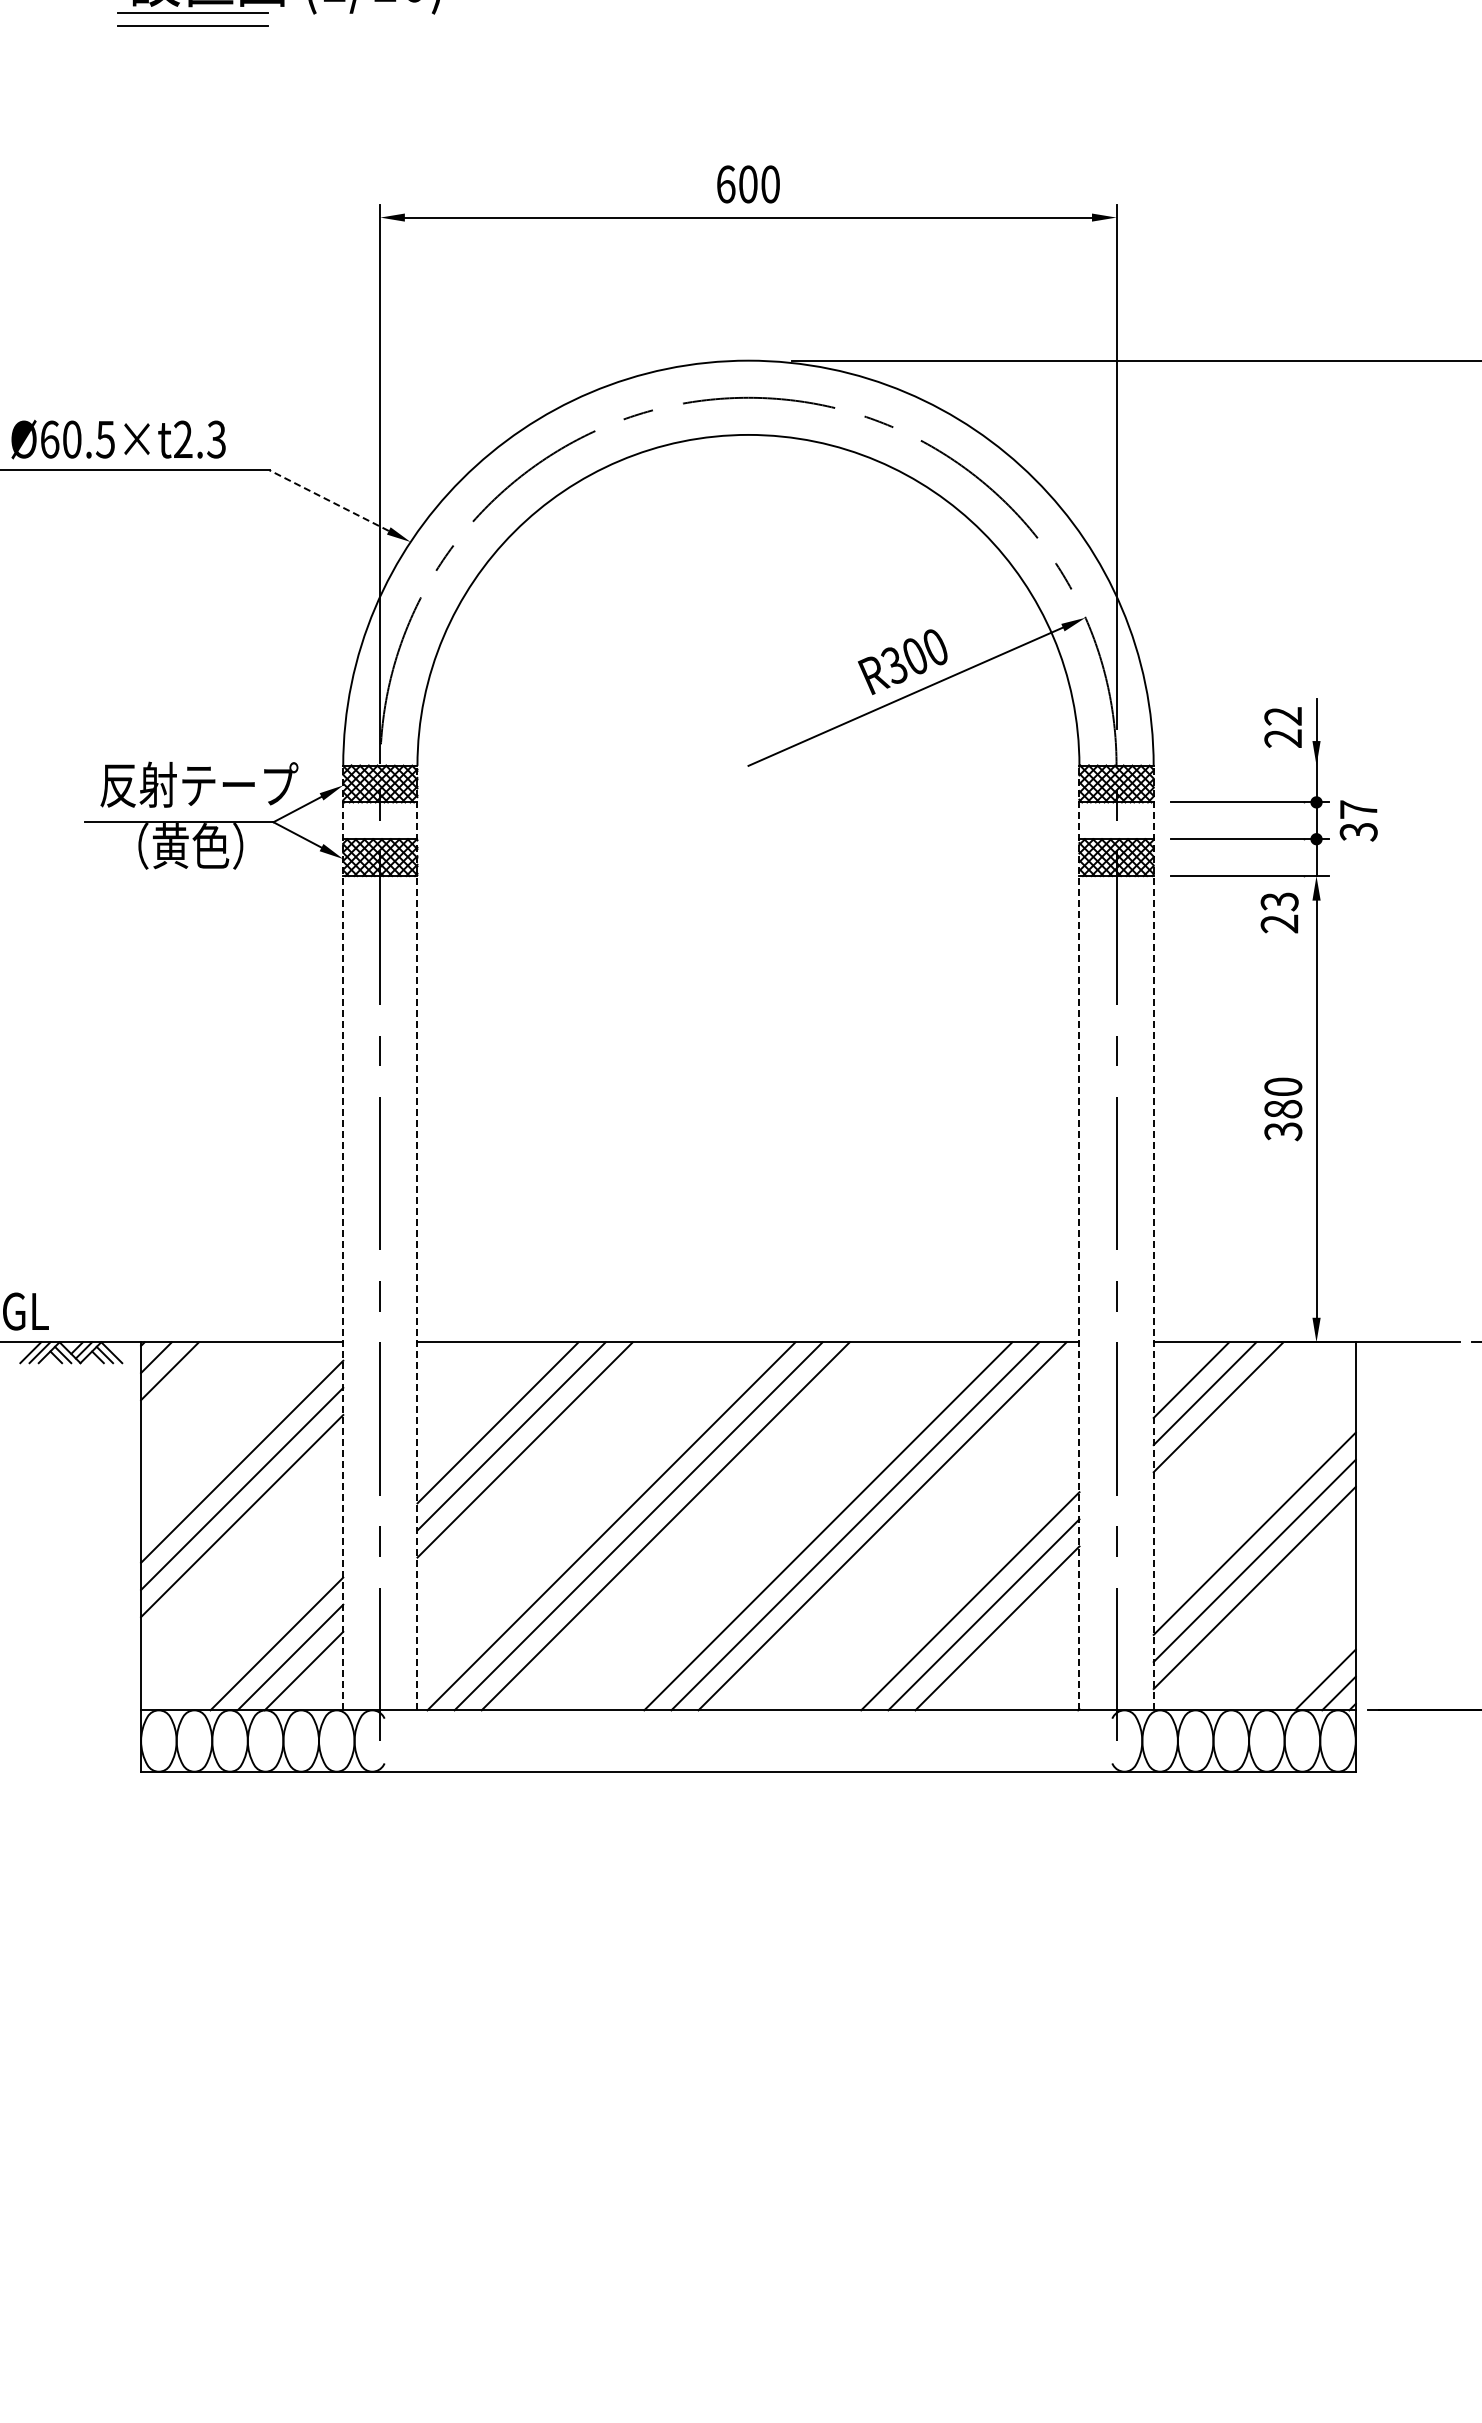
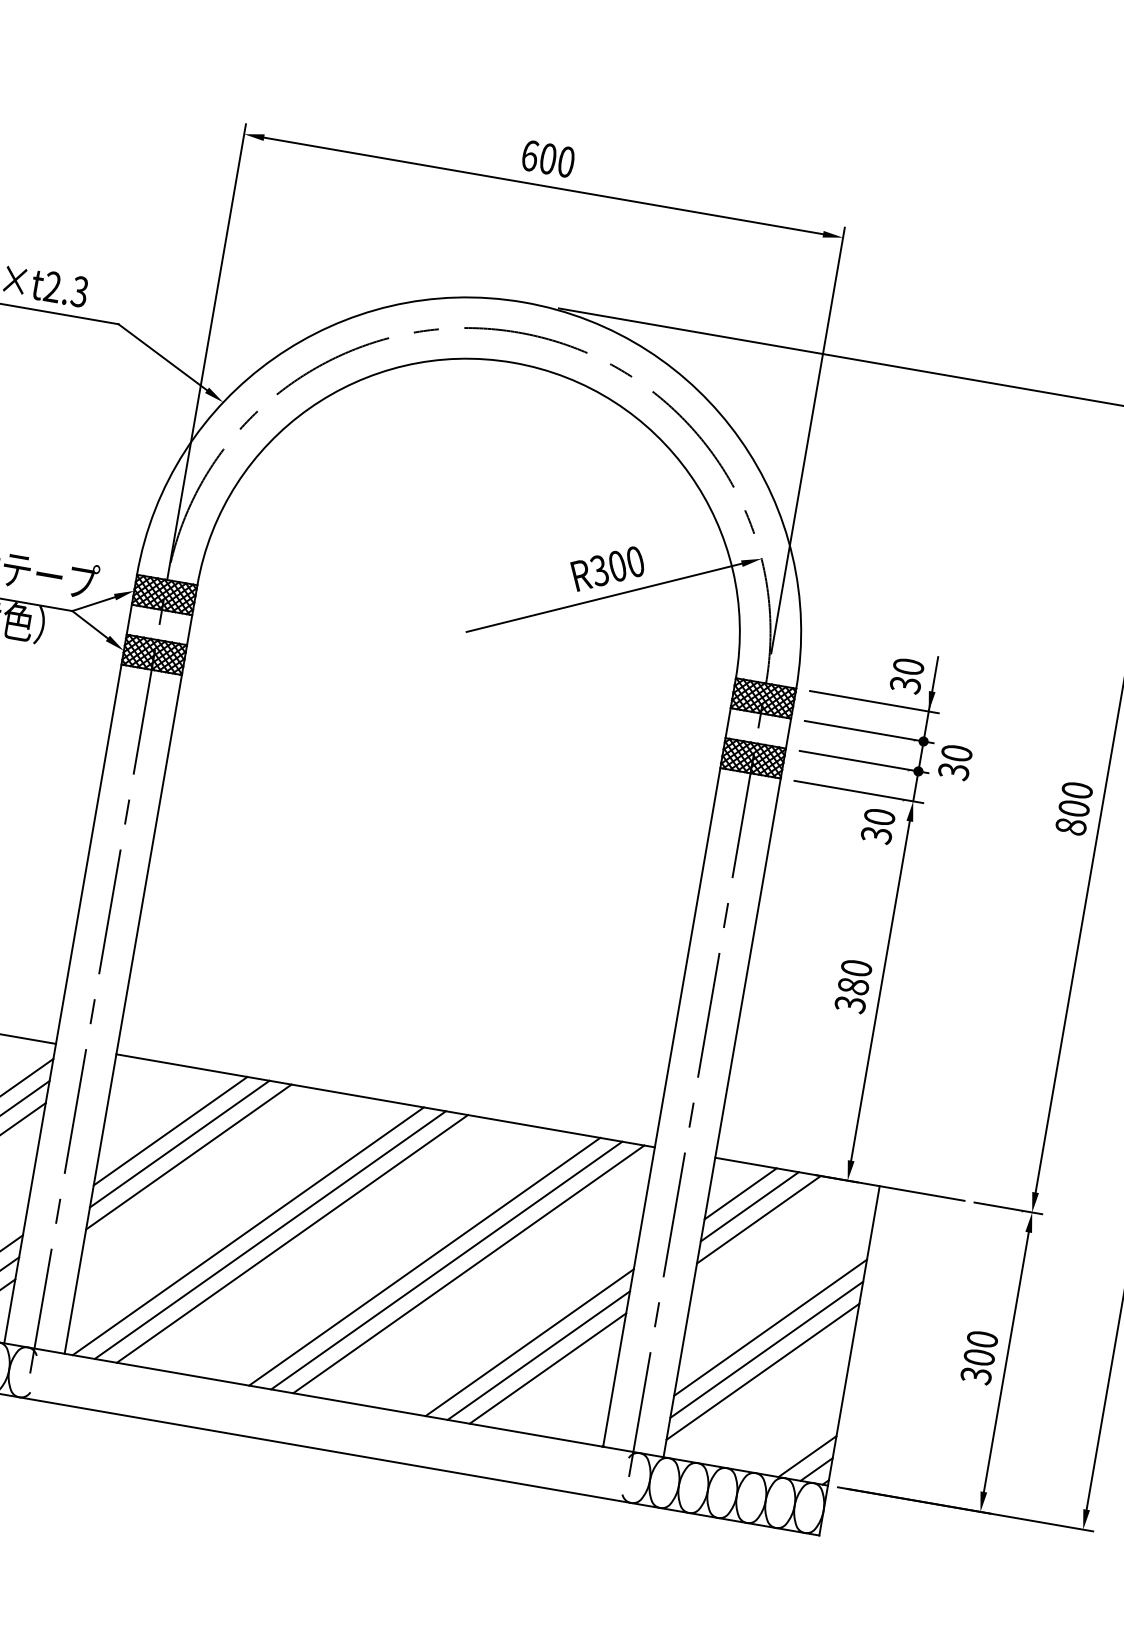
line: (329, 500) -> (163, 357), dashed -> solid
text: (1283, 727) -> (907, 675), 22 -> 30
line: (1249, 765) -> (874, 702), added
text: (1358, 809) -> (956, 753), 37 -> 30
text: (1279, 912) -> (878, 825), 23 -> 30
line: (343, 1237) -> (70, 958), dashed -> solid
line: (417, 1237) -> (131, 969), dashed -> solid
line: (1079, 1237) -> (669, 1062), dashed -> solid
line: (1153, 1237) -> (729, 1072), dashed -> solid

